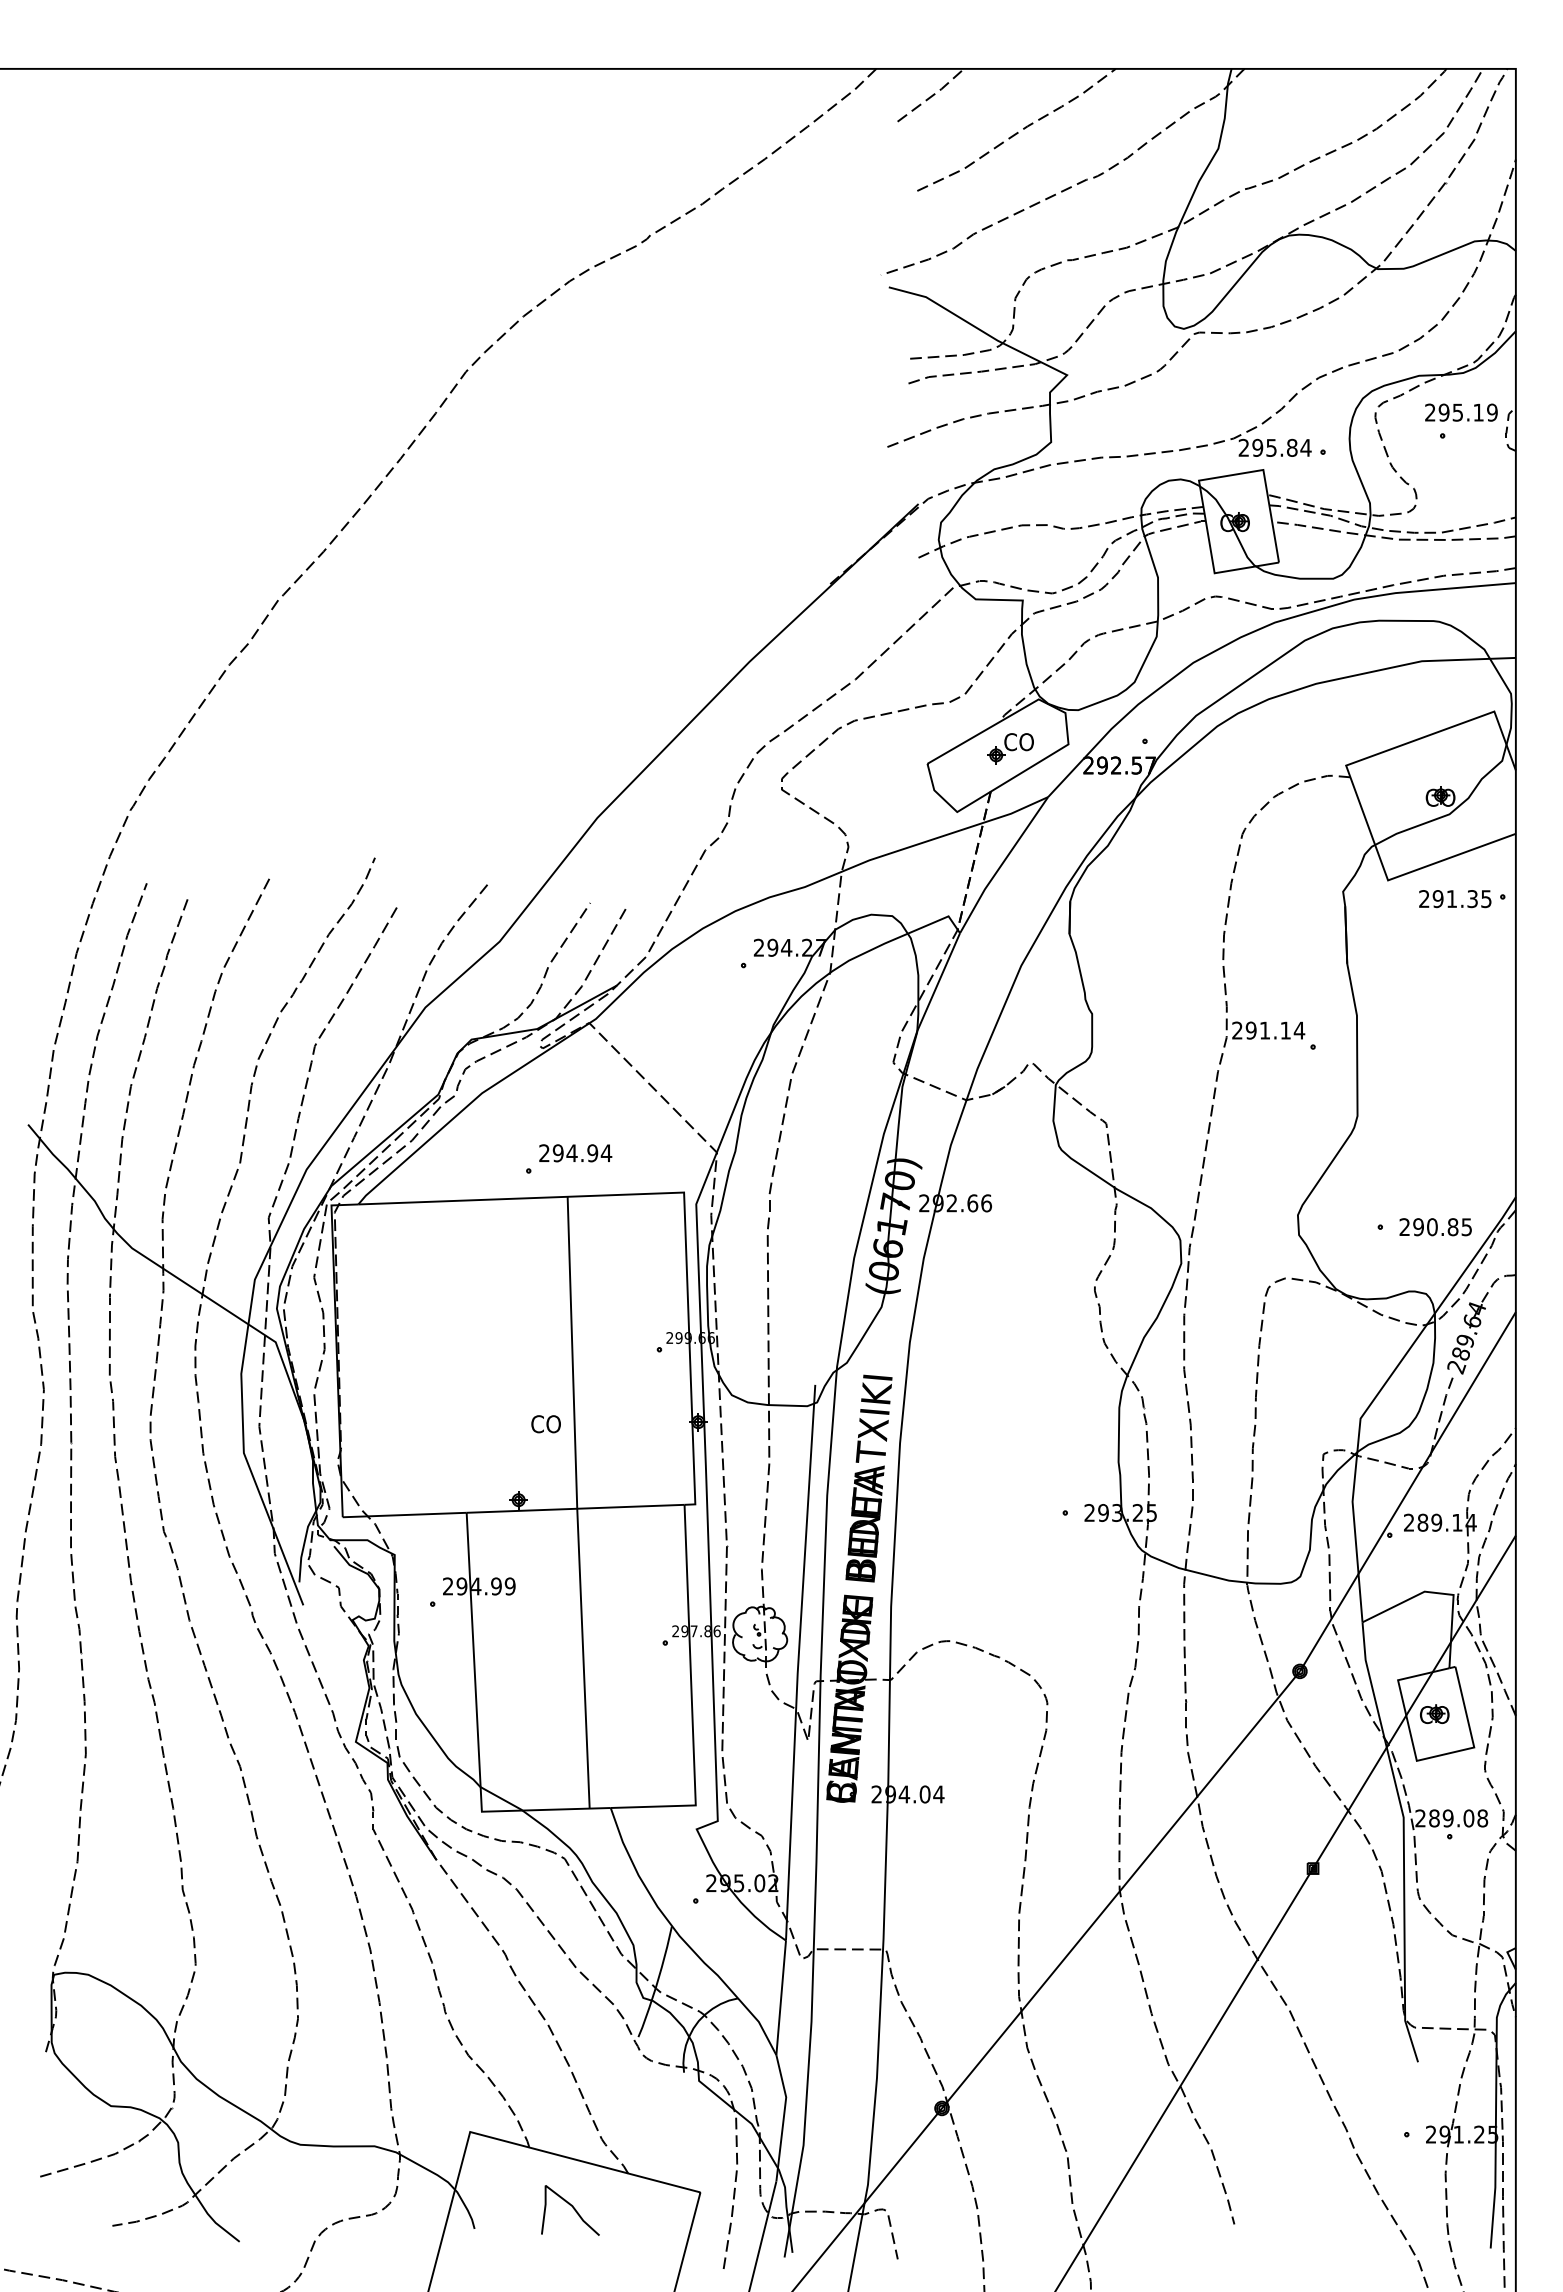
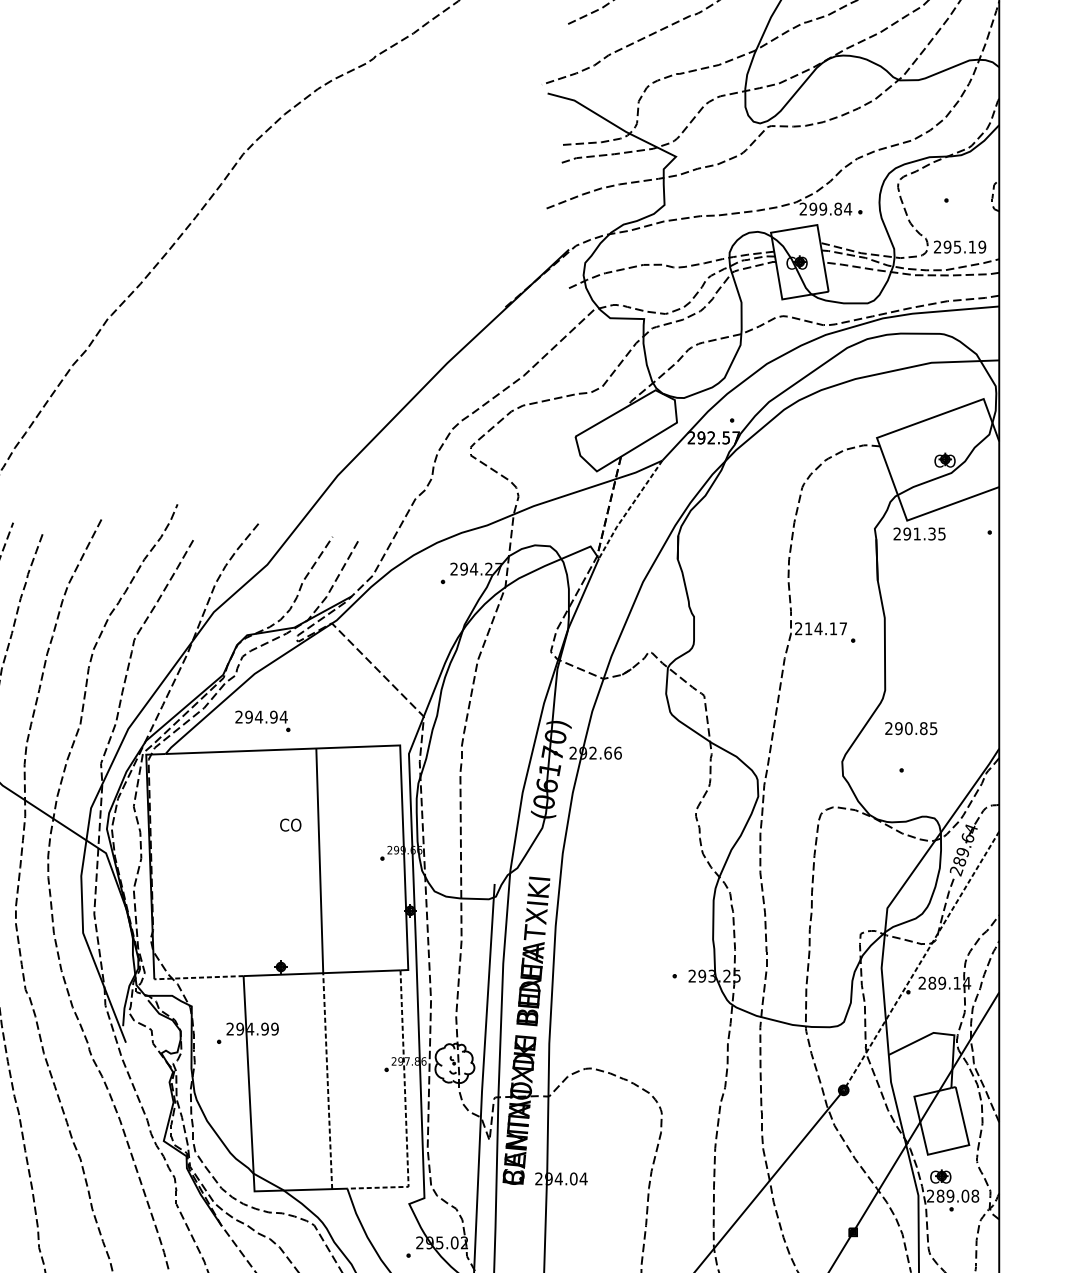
text: (1461, 412) -> (960, 247), moved
text: (1271, 447) -> (823, 208), 295.84 -> 299.84
part: (1010, 748) -> (635, 425), removed
line: (1001, 864) -> (628, 509), solid -> dashed
text: (1455, 899) -> (919, 534), moved
text: (1275, 1030) -> (826, 628), 291.14 -> 214.17
text: (575, 1153) -> (261, 717), moved
text: (1435, 1227) -> (911, 728), moved
text: (545, 1424) -> (290, 825), moved
line: (1407, 1491) -> (921, 960), solid -> dashed
line: (404, 1515) -> (198, 978), solid -> dashed
line: (583, 1658) -> (327, 1081), solid -> dashed
line: (691, 1698) -> (405, 1109), solid -> dashed
part: (1434, 1713) -> (940, 1176), moved

